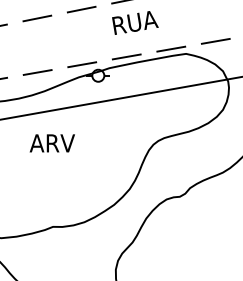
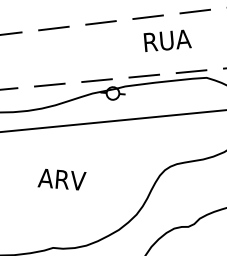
text: (135, 22) -> (167, 40), moved
text: (51, 143) -> (61, 179), moved

